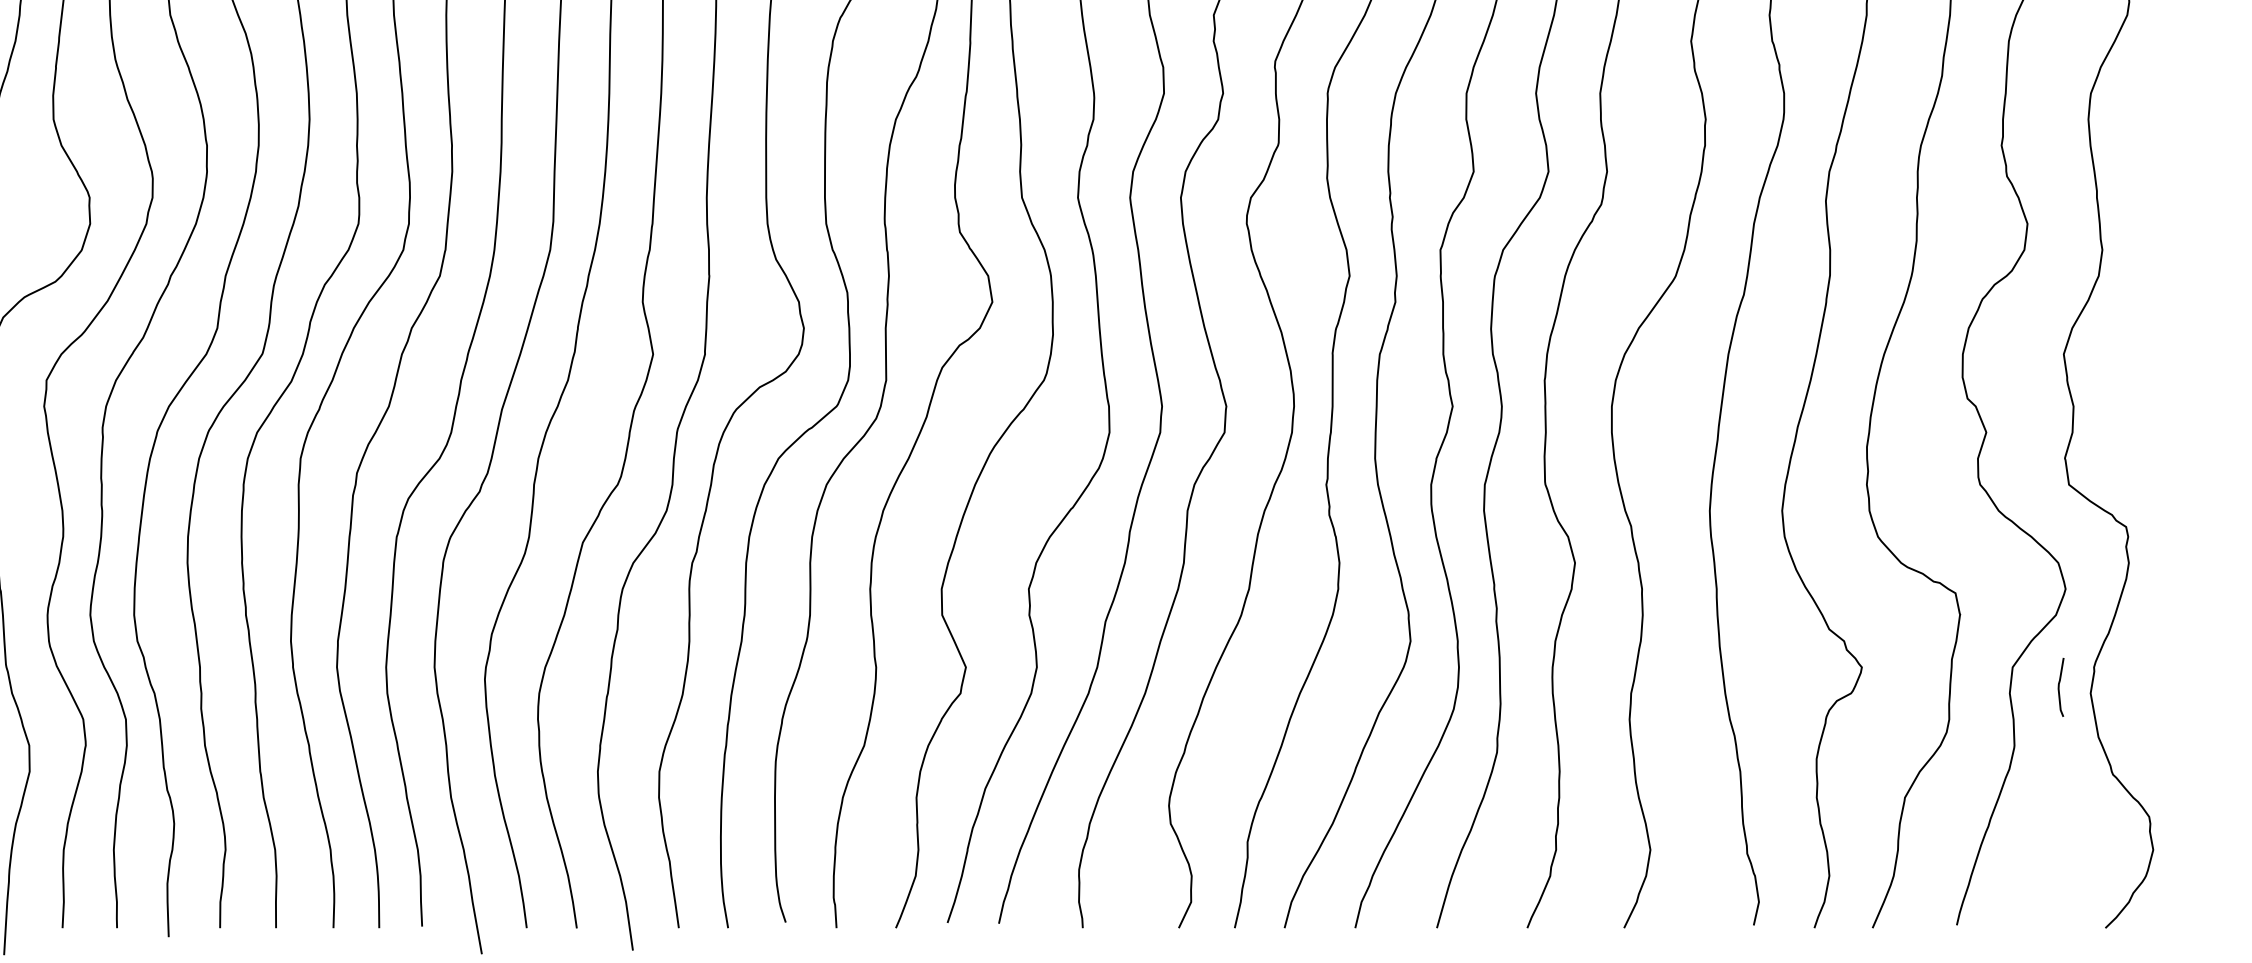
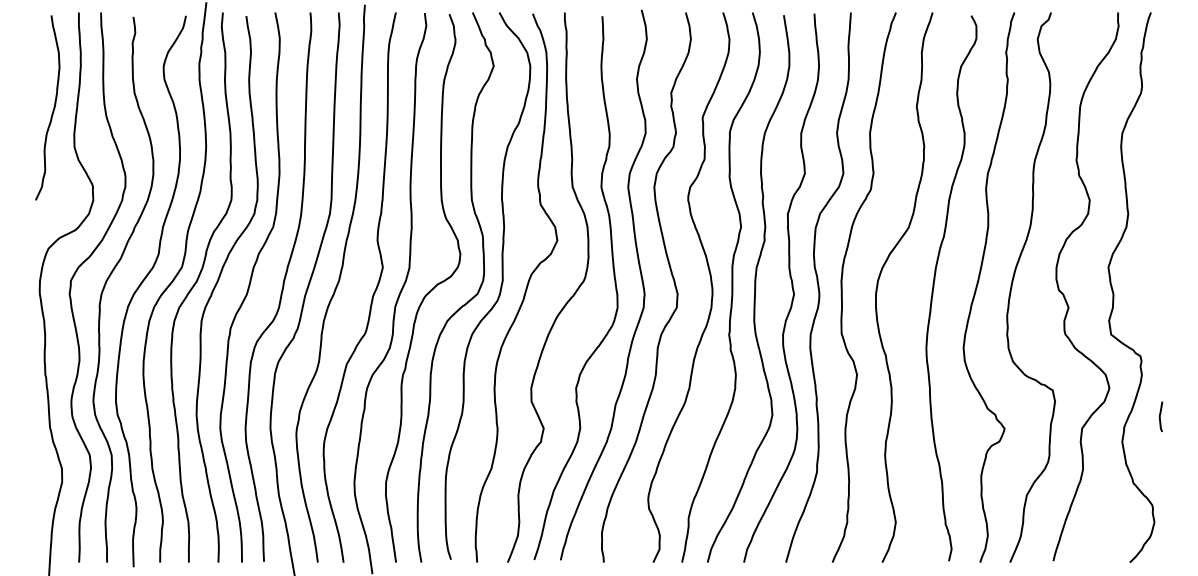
curve: (2060, 686) -> (1160, 416), moved

